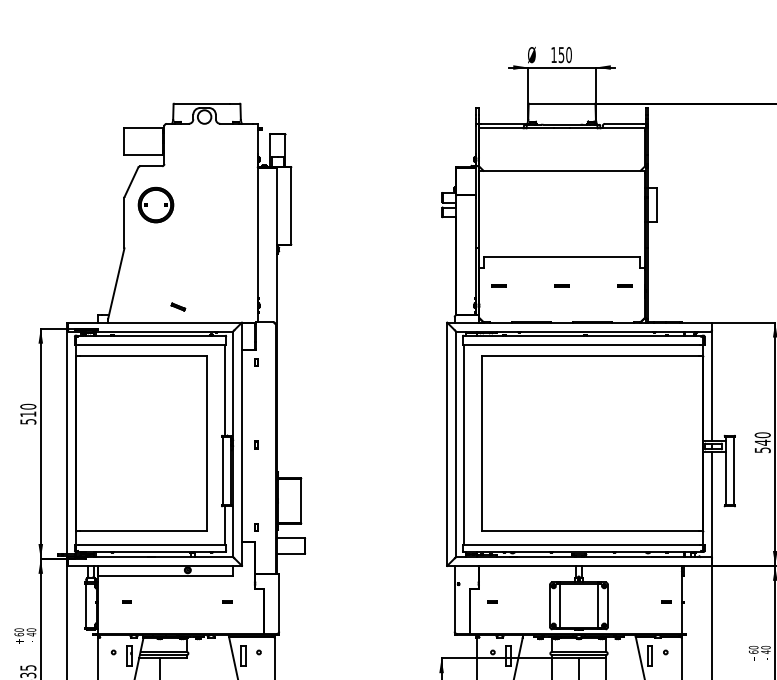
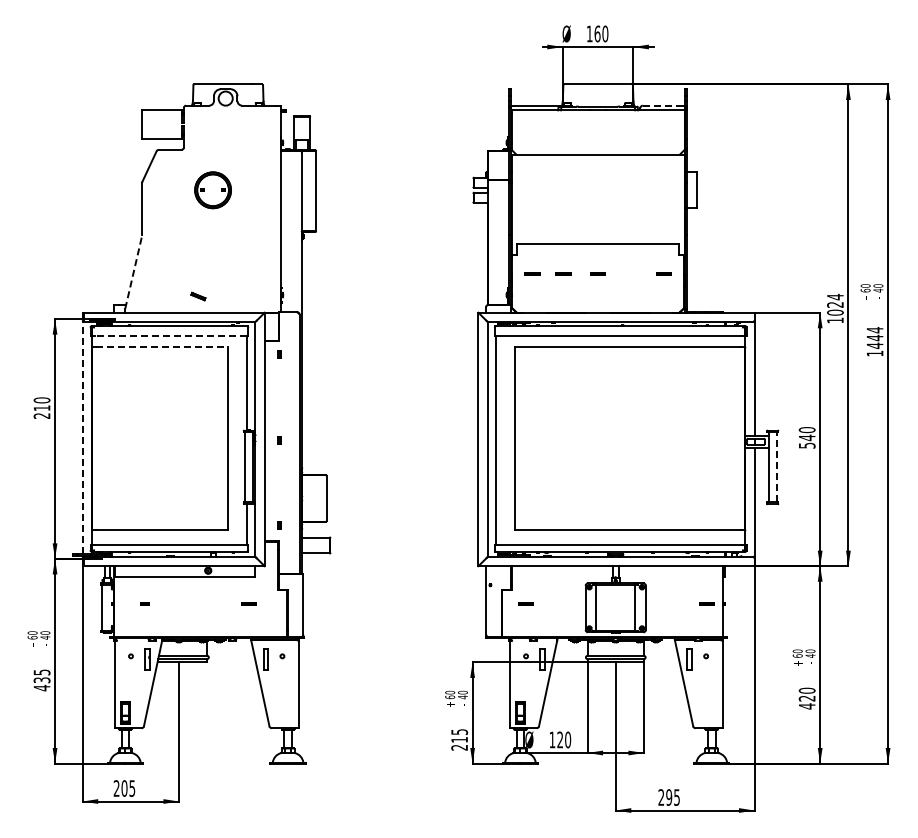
text: (561, 54) -> (597, 33), 150 -> 160
line: (623, 123) -> (662, 105), solid -> dashed
part: (155, 205) -> (212, 190), moved
line: (116, 283) -> (133, 272), solid -> dashed
line: (528, 284) -> (563, 273), added
line: (151, 344) -> (170, 335), solid -> dashed
line: (143, 355) -> (162, 347), solid -> dashed
text: (27, 421) -> (41, 415), 510 -> 210
line: (67, 442) -> (82, 437), solid -> dashed
line: (734, 471) -> (777, 467), solid -> dashed
part: (227, 601) -> (249, 603), size x1.6
part: (492, 601) -> (525, 603), size x1.6
part: (666, 601) -> (706, 603), size x1.6

